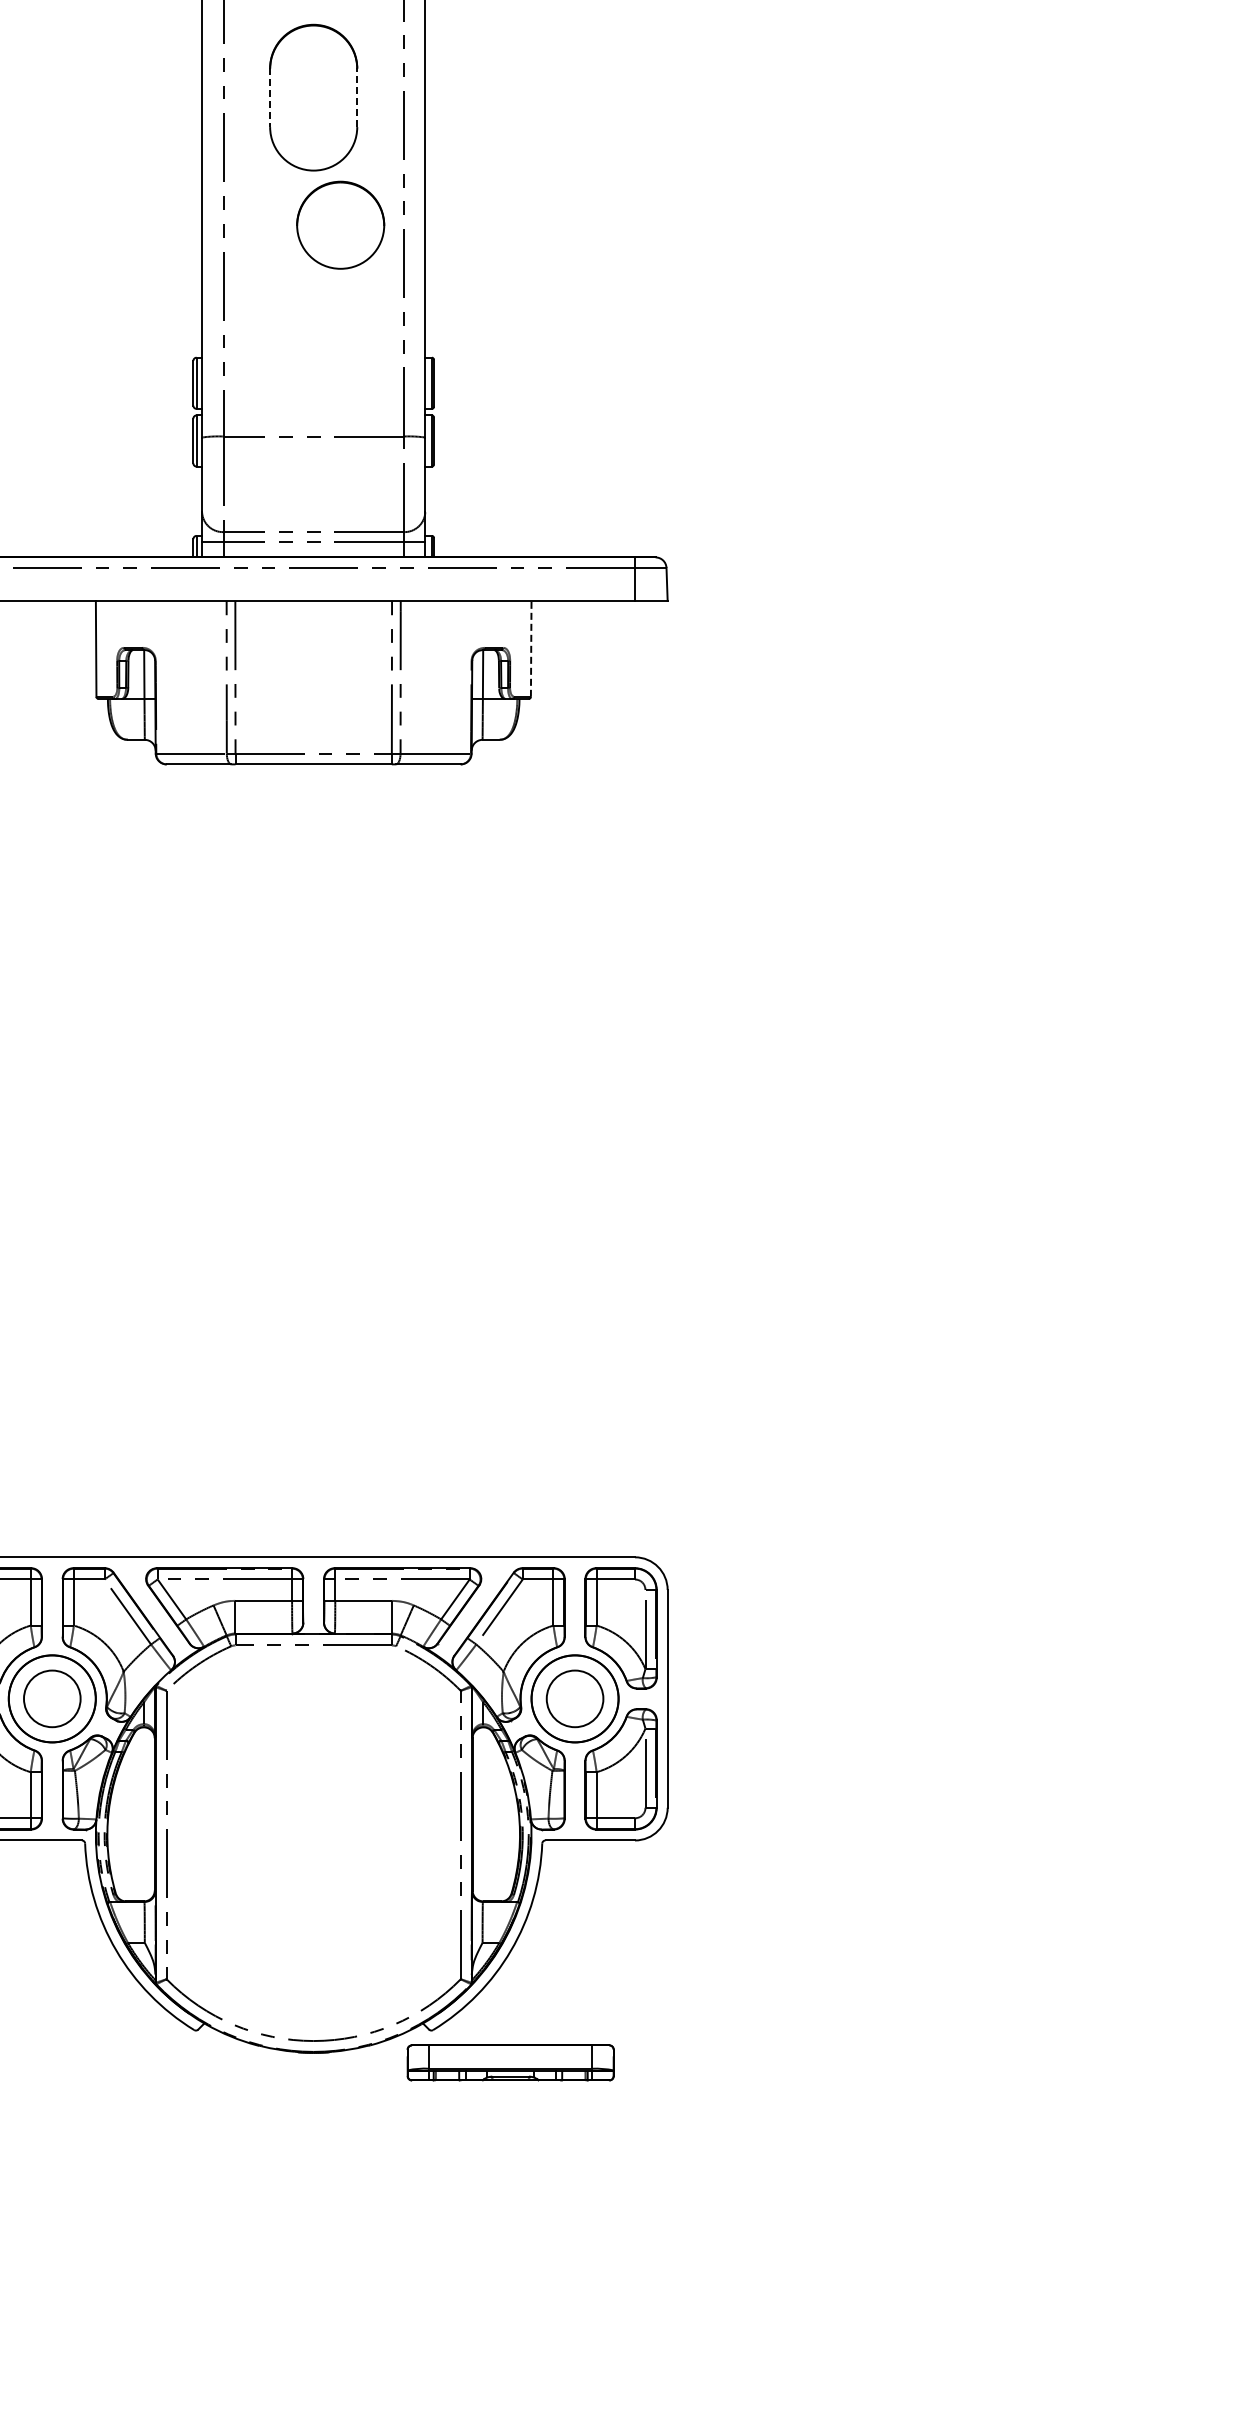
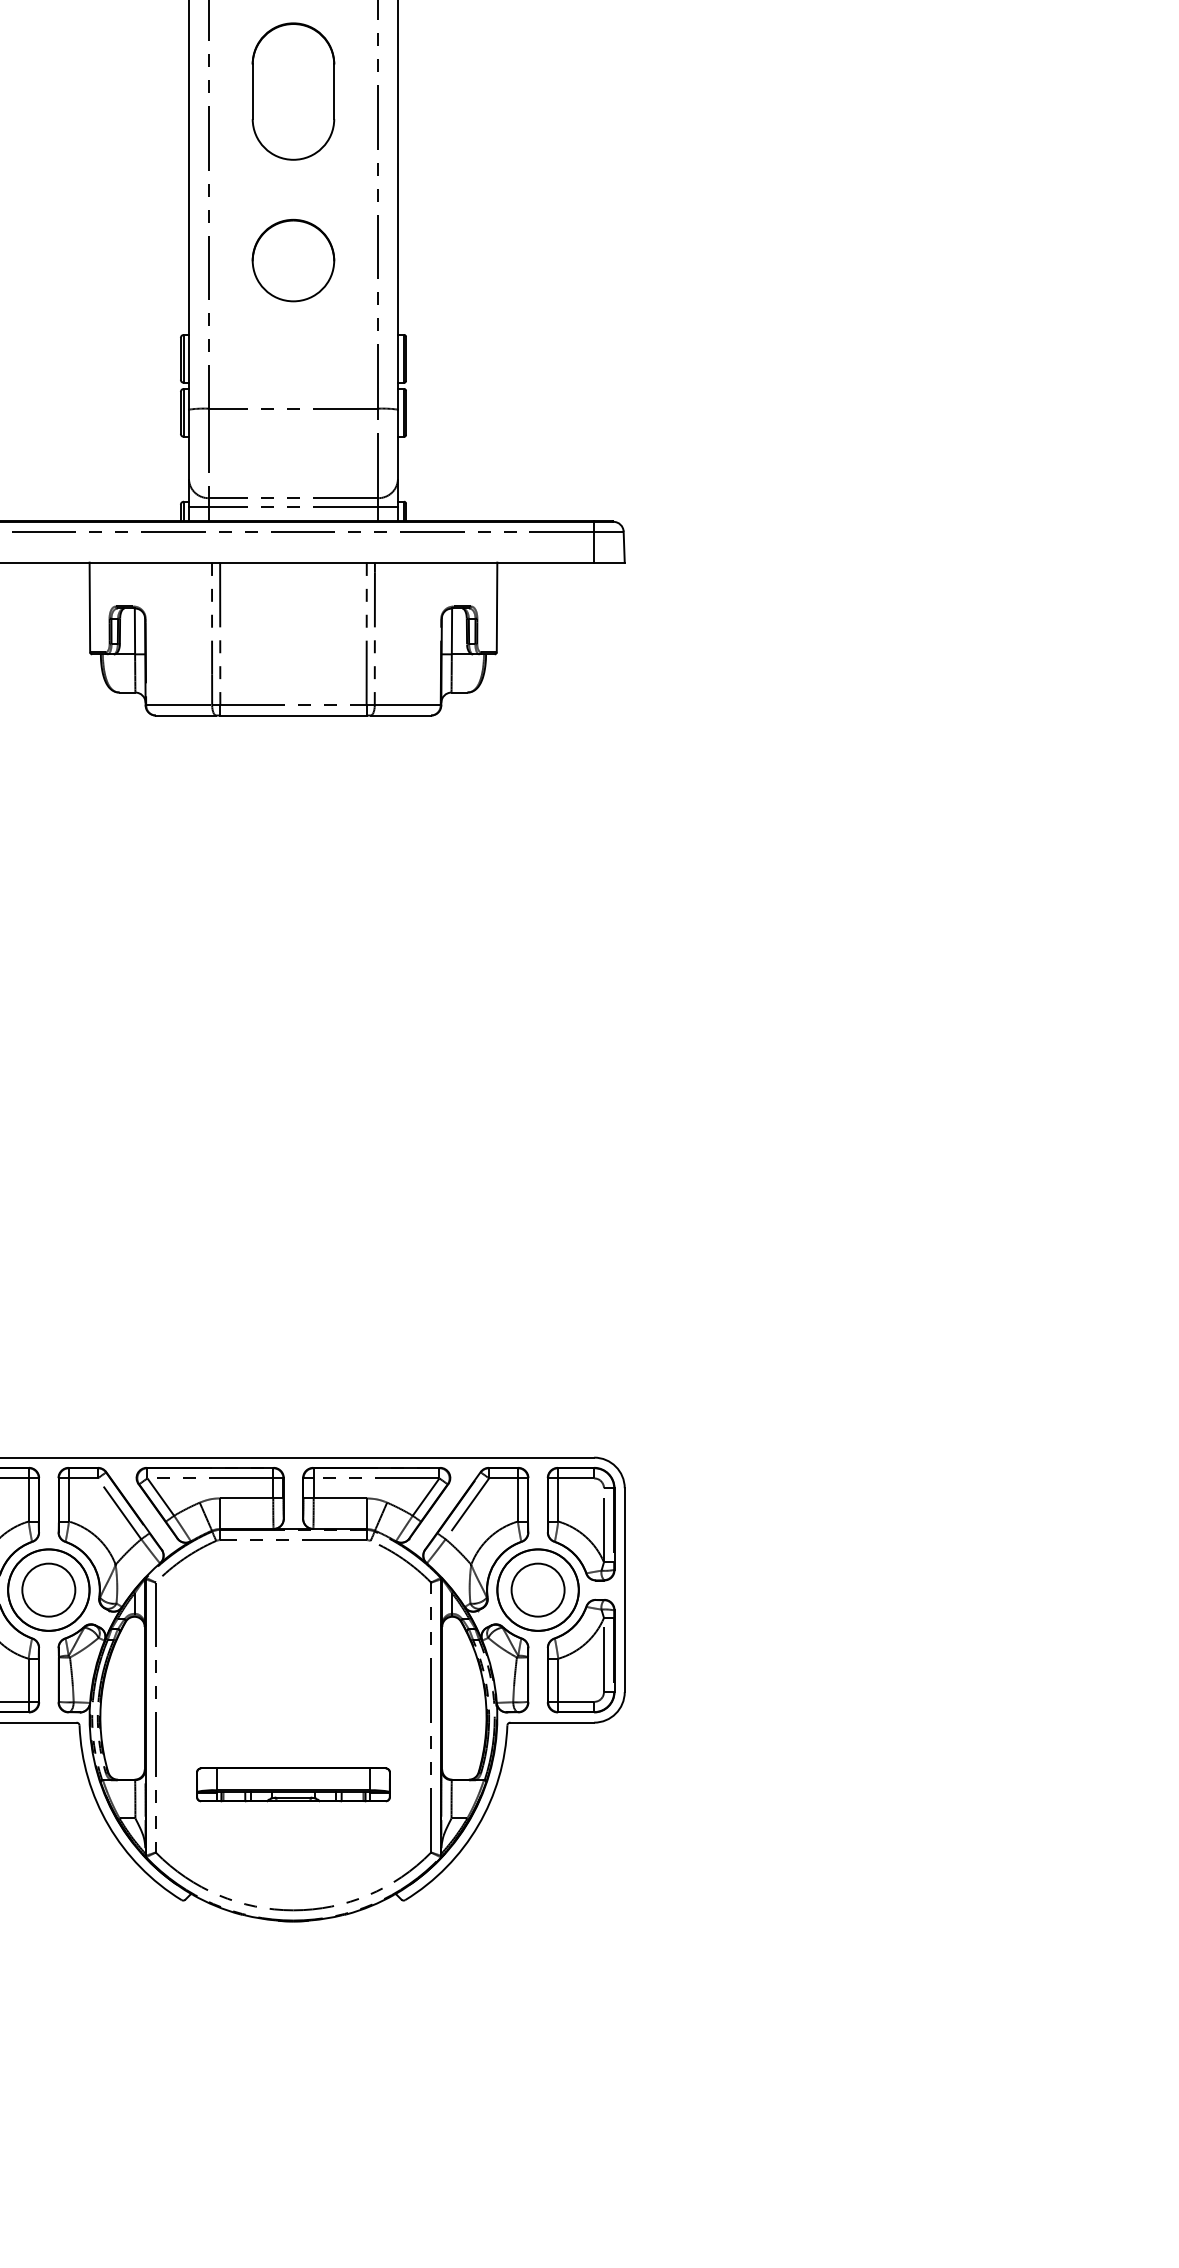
line: (357, 97) -> (334, 91), dashed -> solid
line: (270, 98) -> (253, 92), dashed -> solid
circle: (340, 224) -> (293, 259), moved
line: (531, 648) -> (497, 607), dashed -> solid
part: (510, 2062) -> (293, 1784), moved

